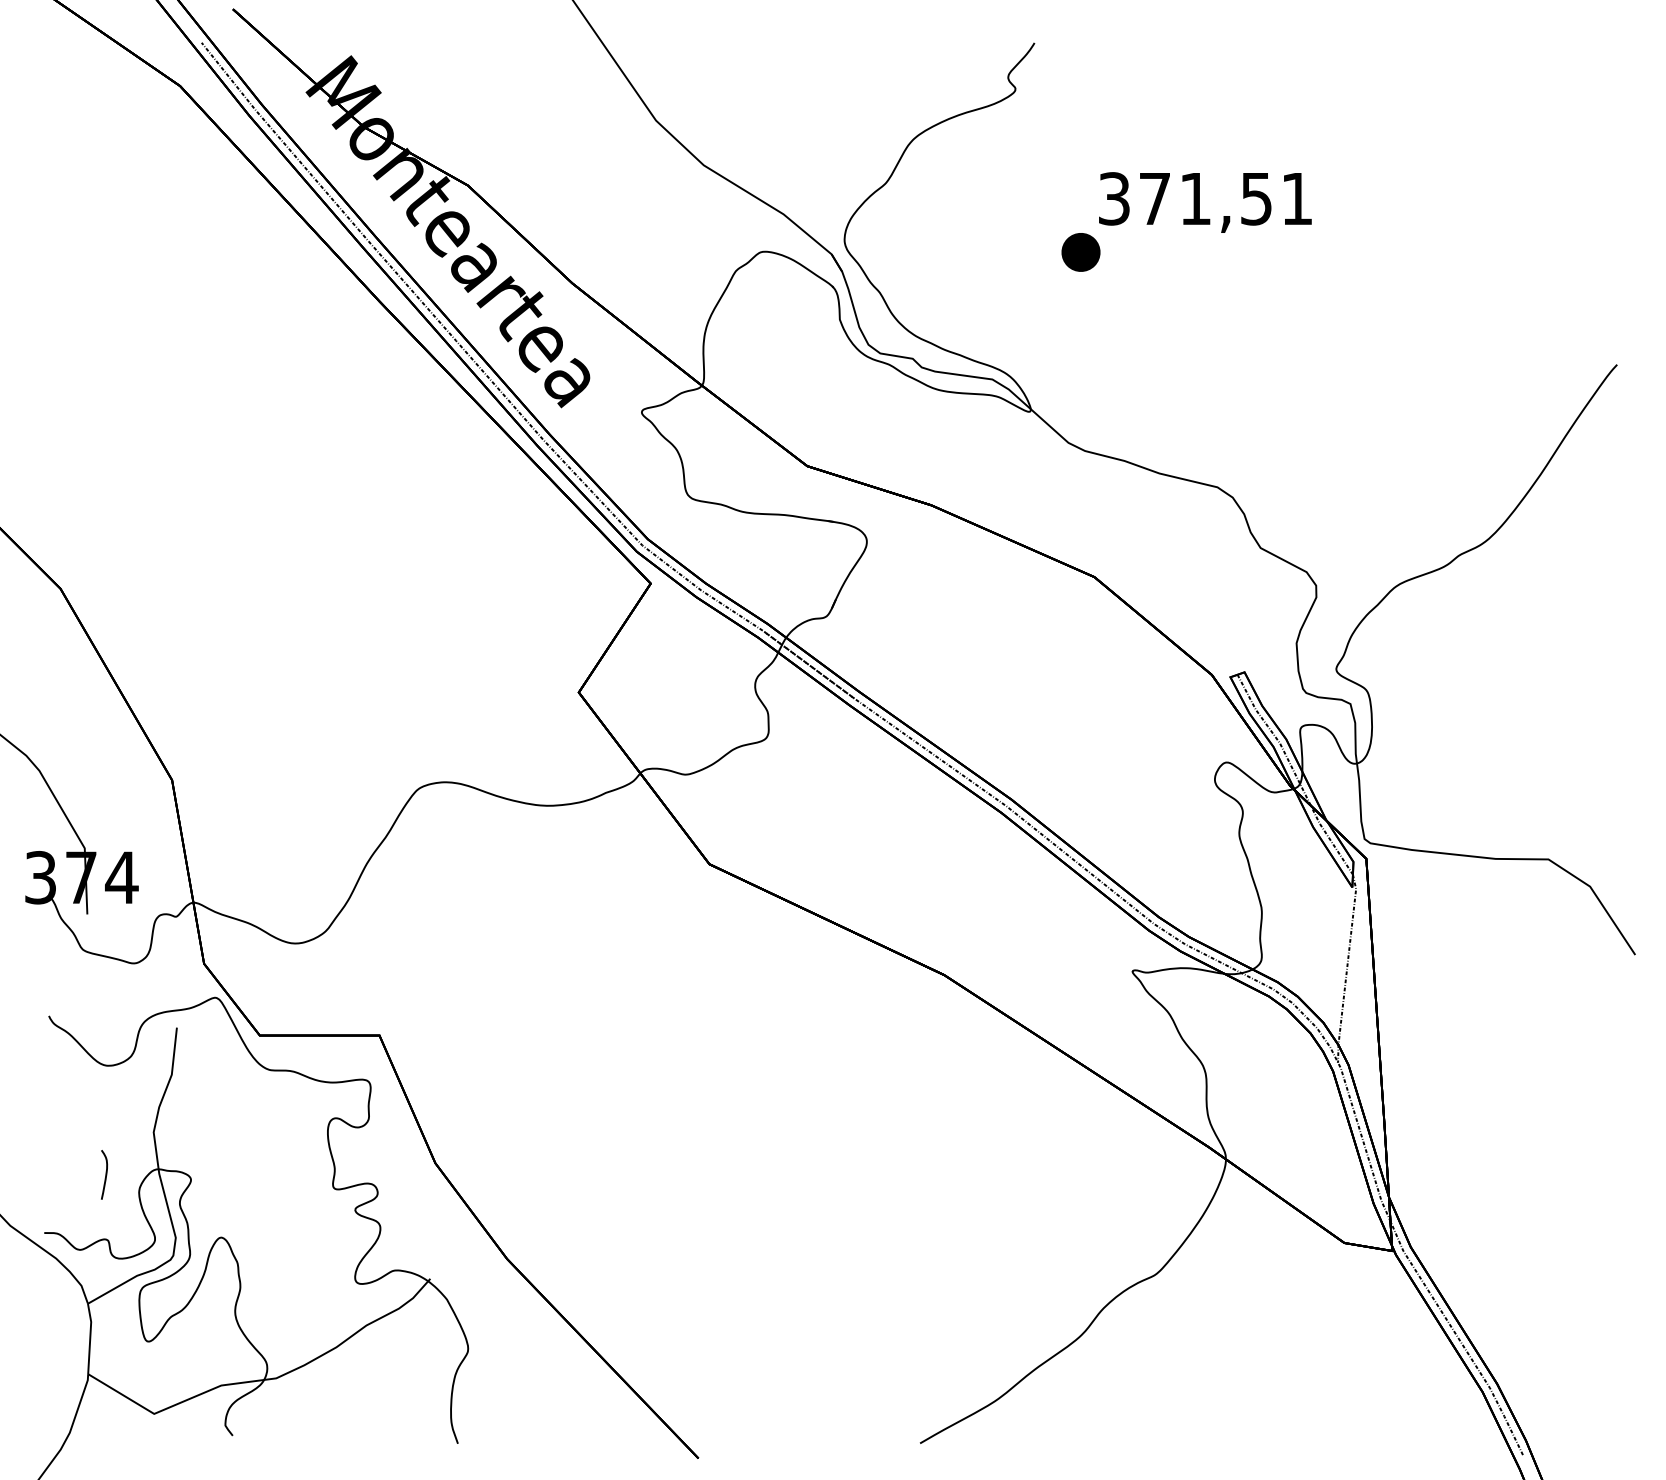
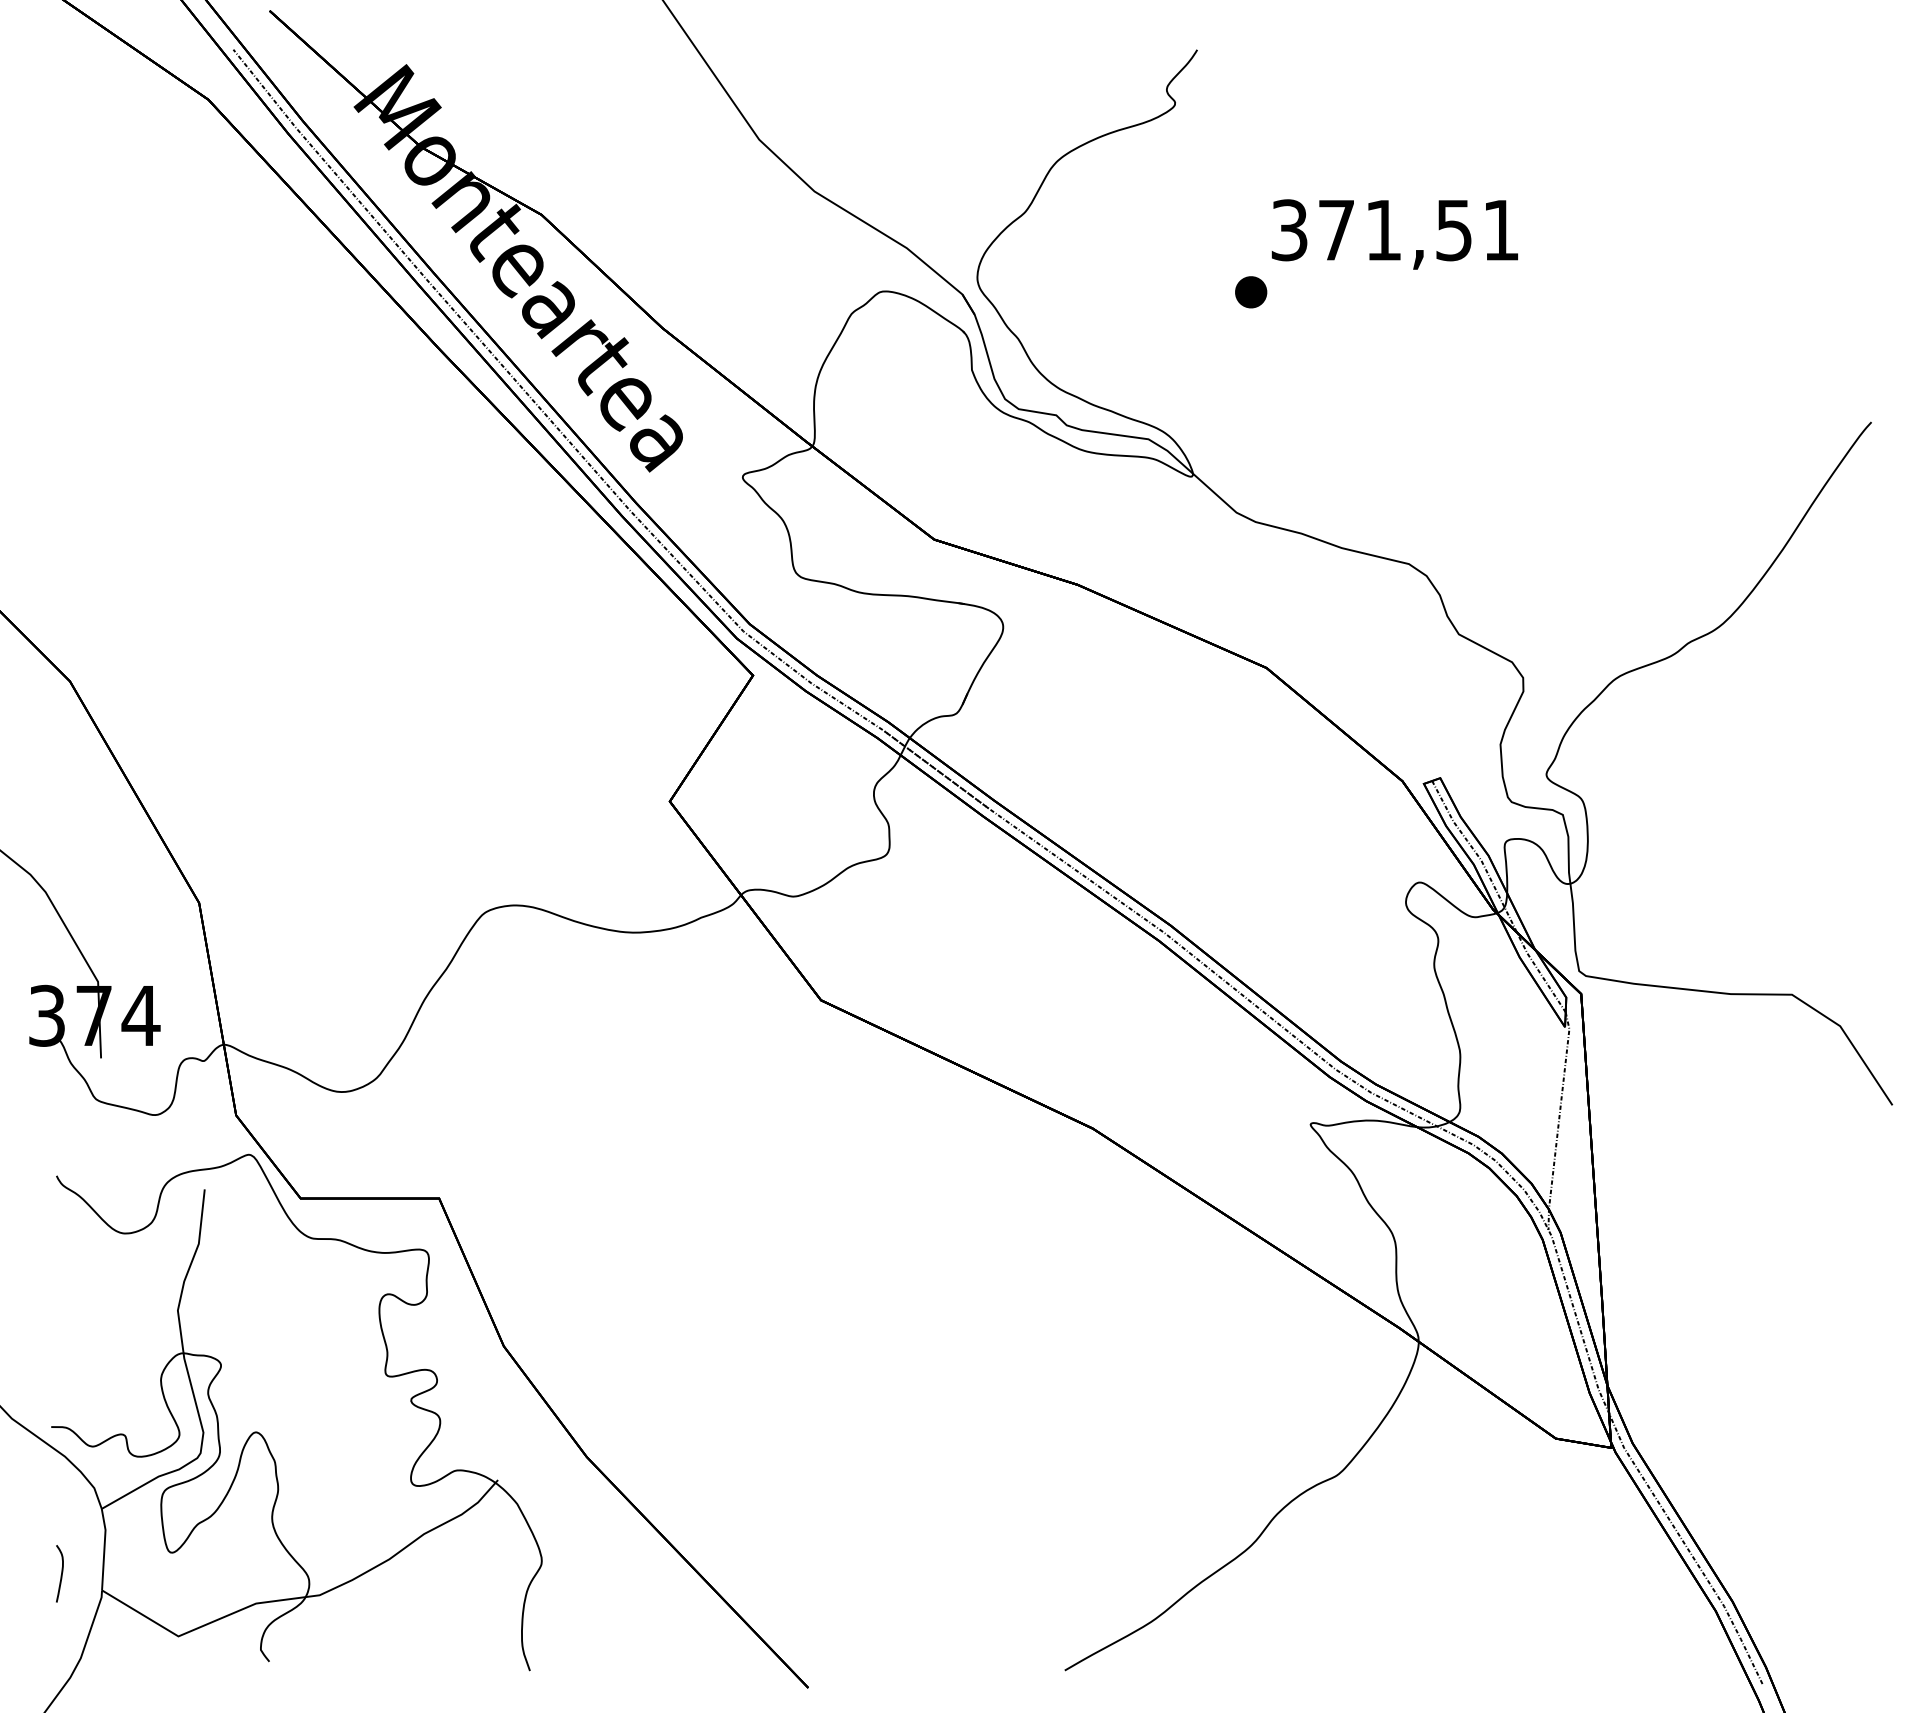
part: (1081, 252) -> (1251, 292), size x0.71
curve: (105, 1174) -> (61, 1573), moved

